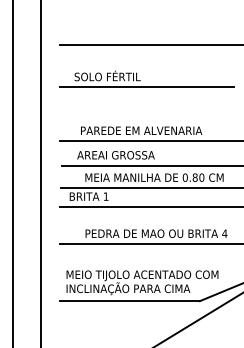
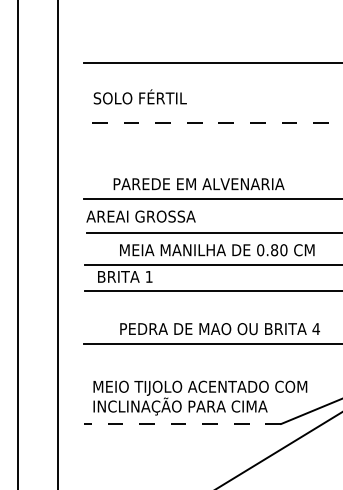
text: (107, 75) -> (139, 96), moved
line: (146, 86) -> (205, 122), solid -> dashed
text: (115, 155) -> (140, 216), moved
line: (129, 300) -> (182, 423), solid -> dashed

